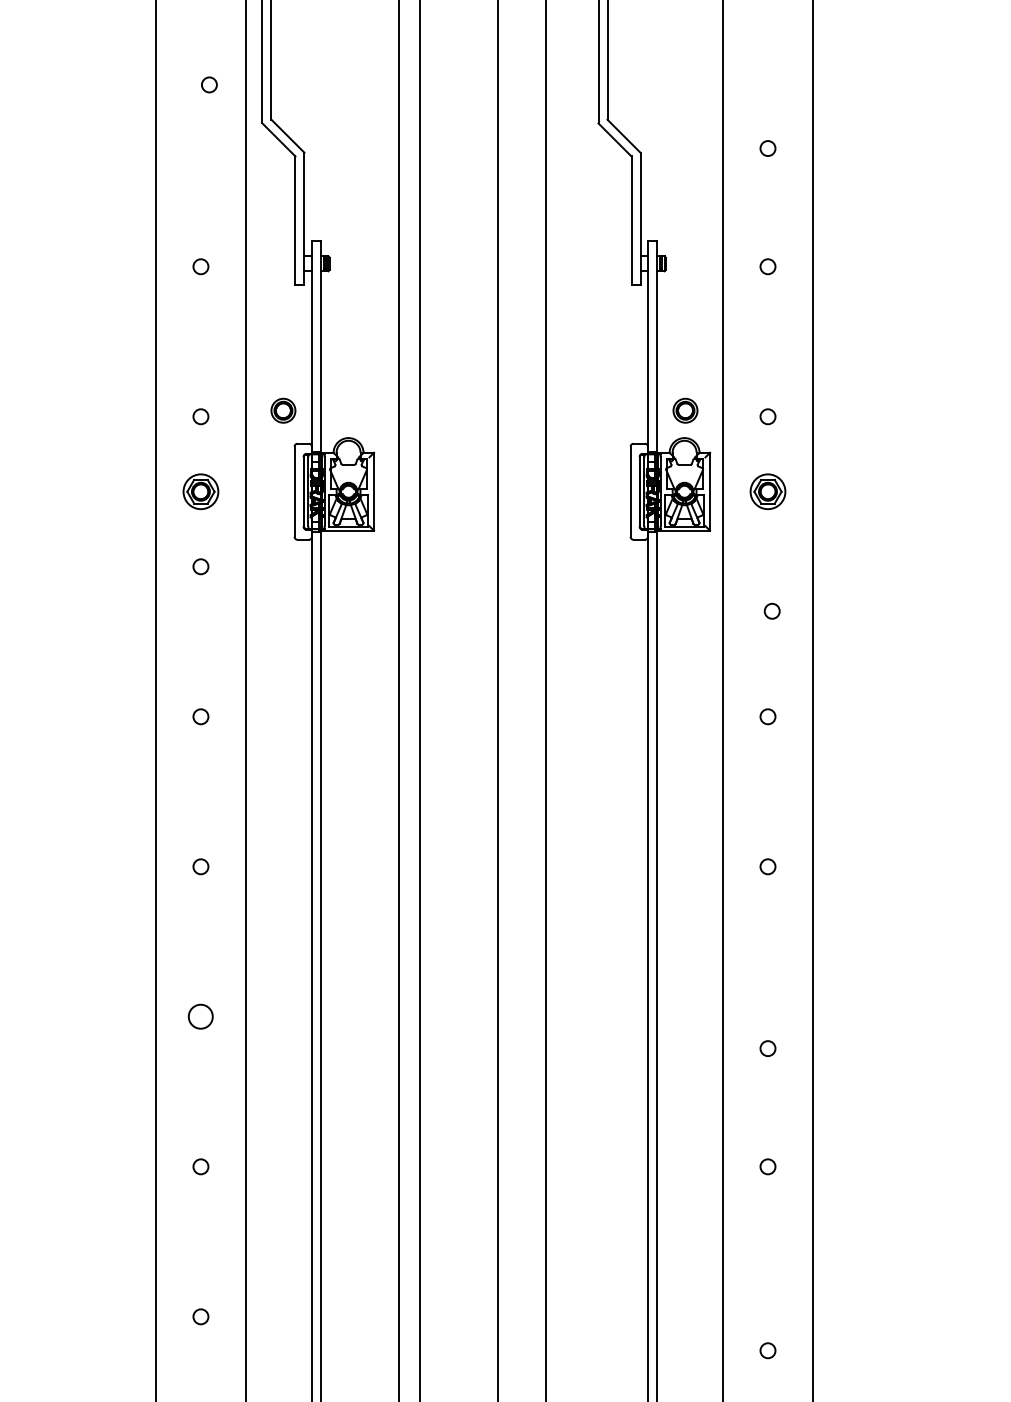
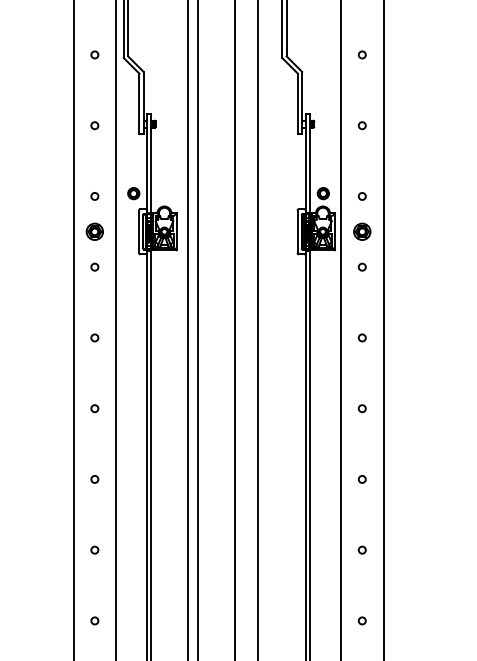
circle: (208, 83) -> (94, 54), moved
circle: (766, 147) -> (361, 54), moved
circle: (770, 609) -> (361, 266), moved
circle: (200, 1016) -> (94, 479), size x0.62
circle: (766, 1048) -> (361, 479), moved
circle: (766, 1349) -> (361, 620), moved

